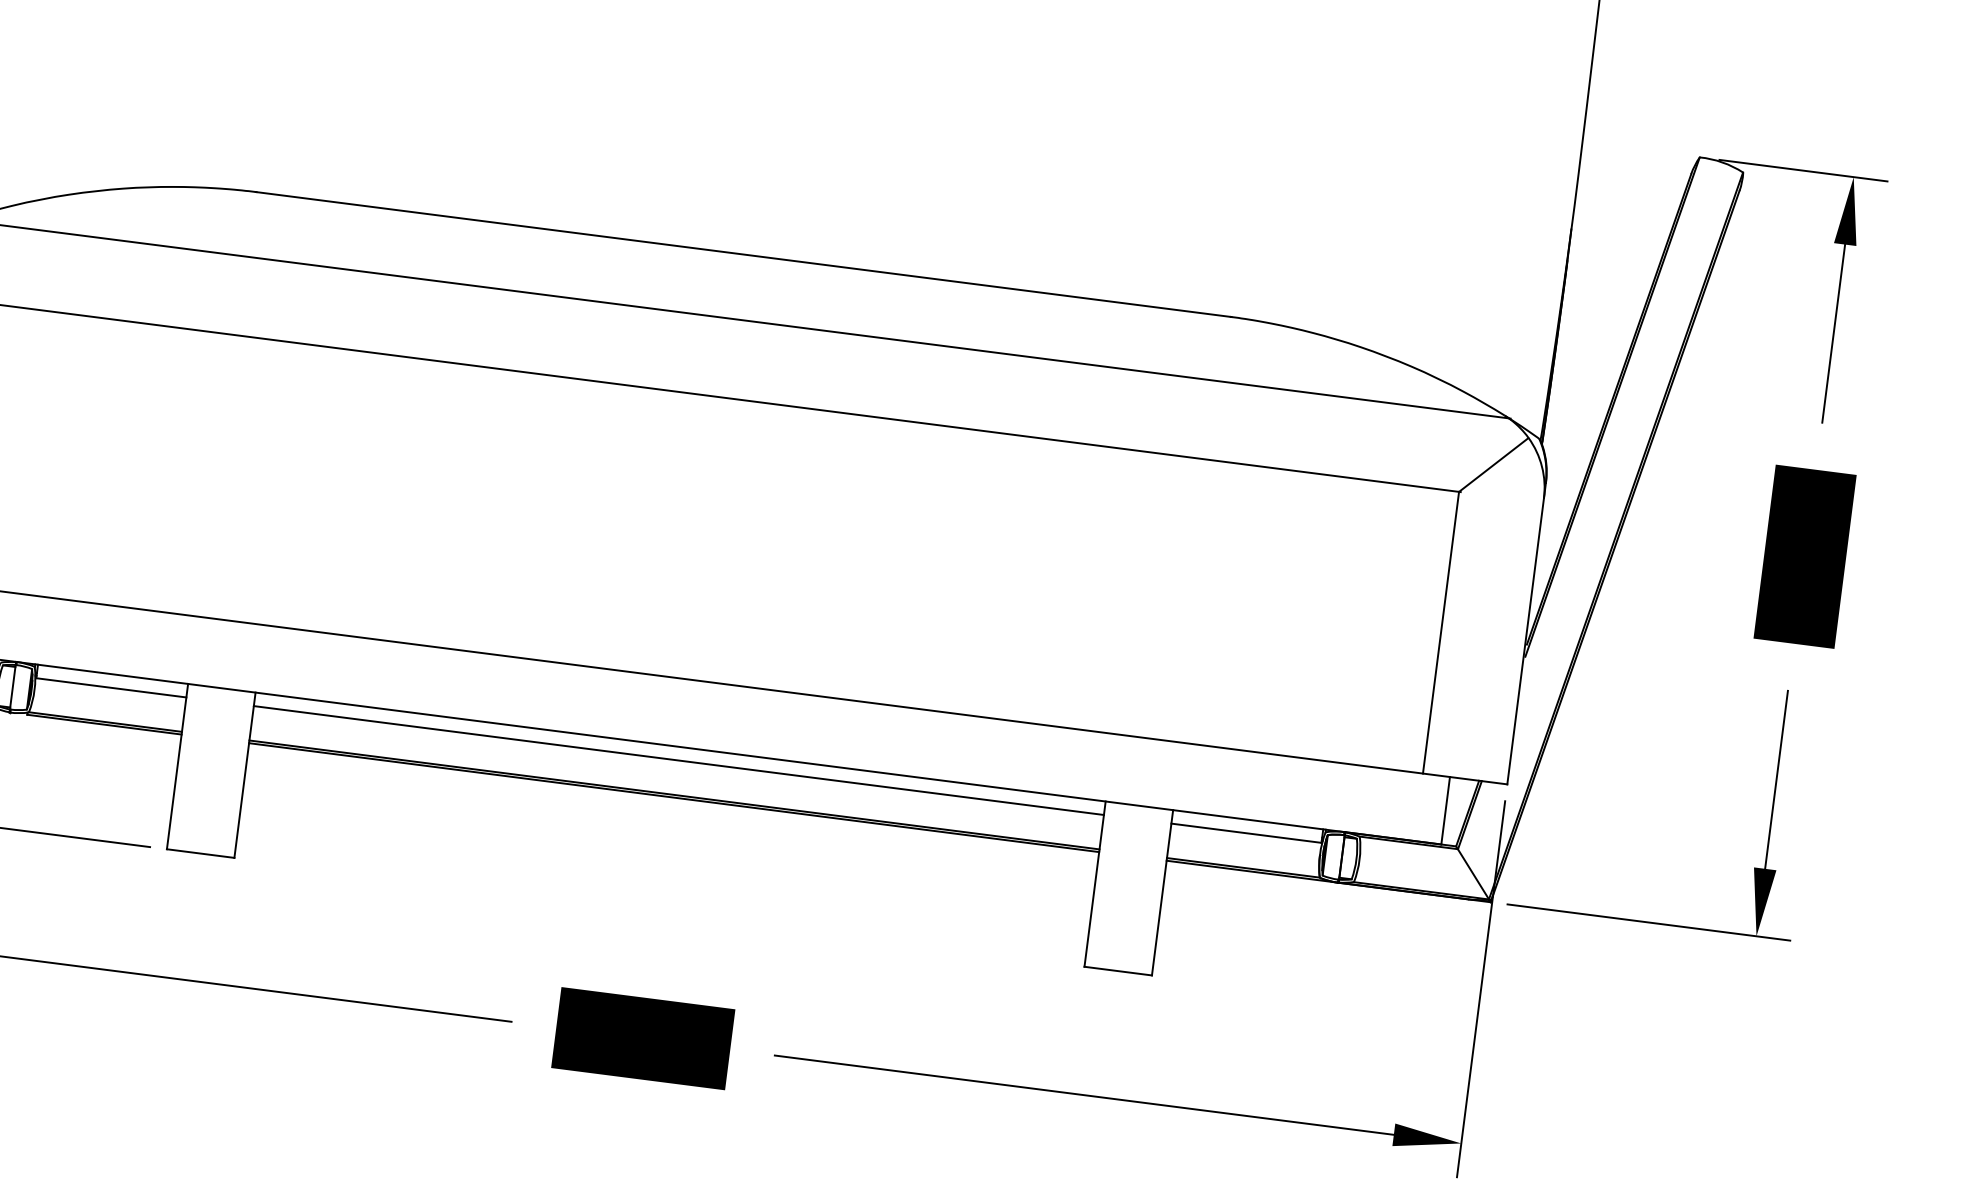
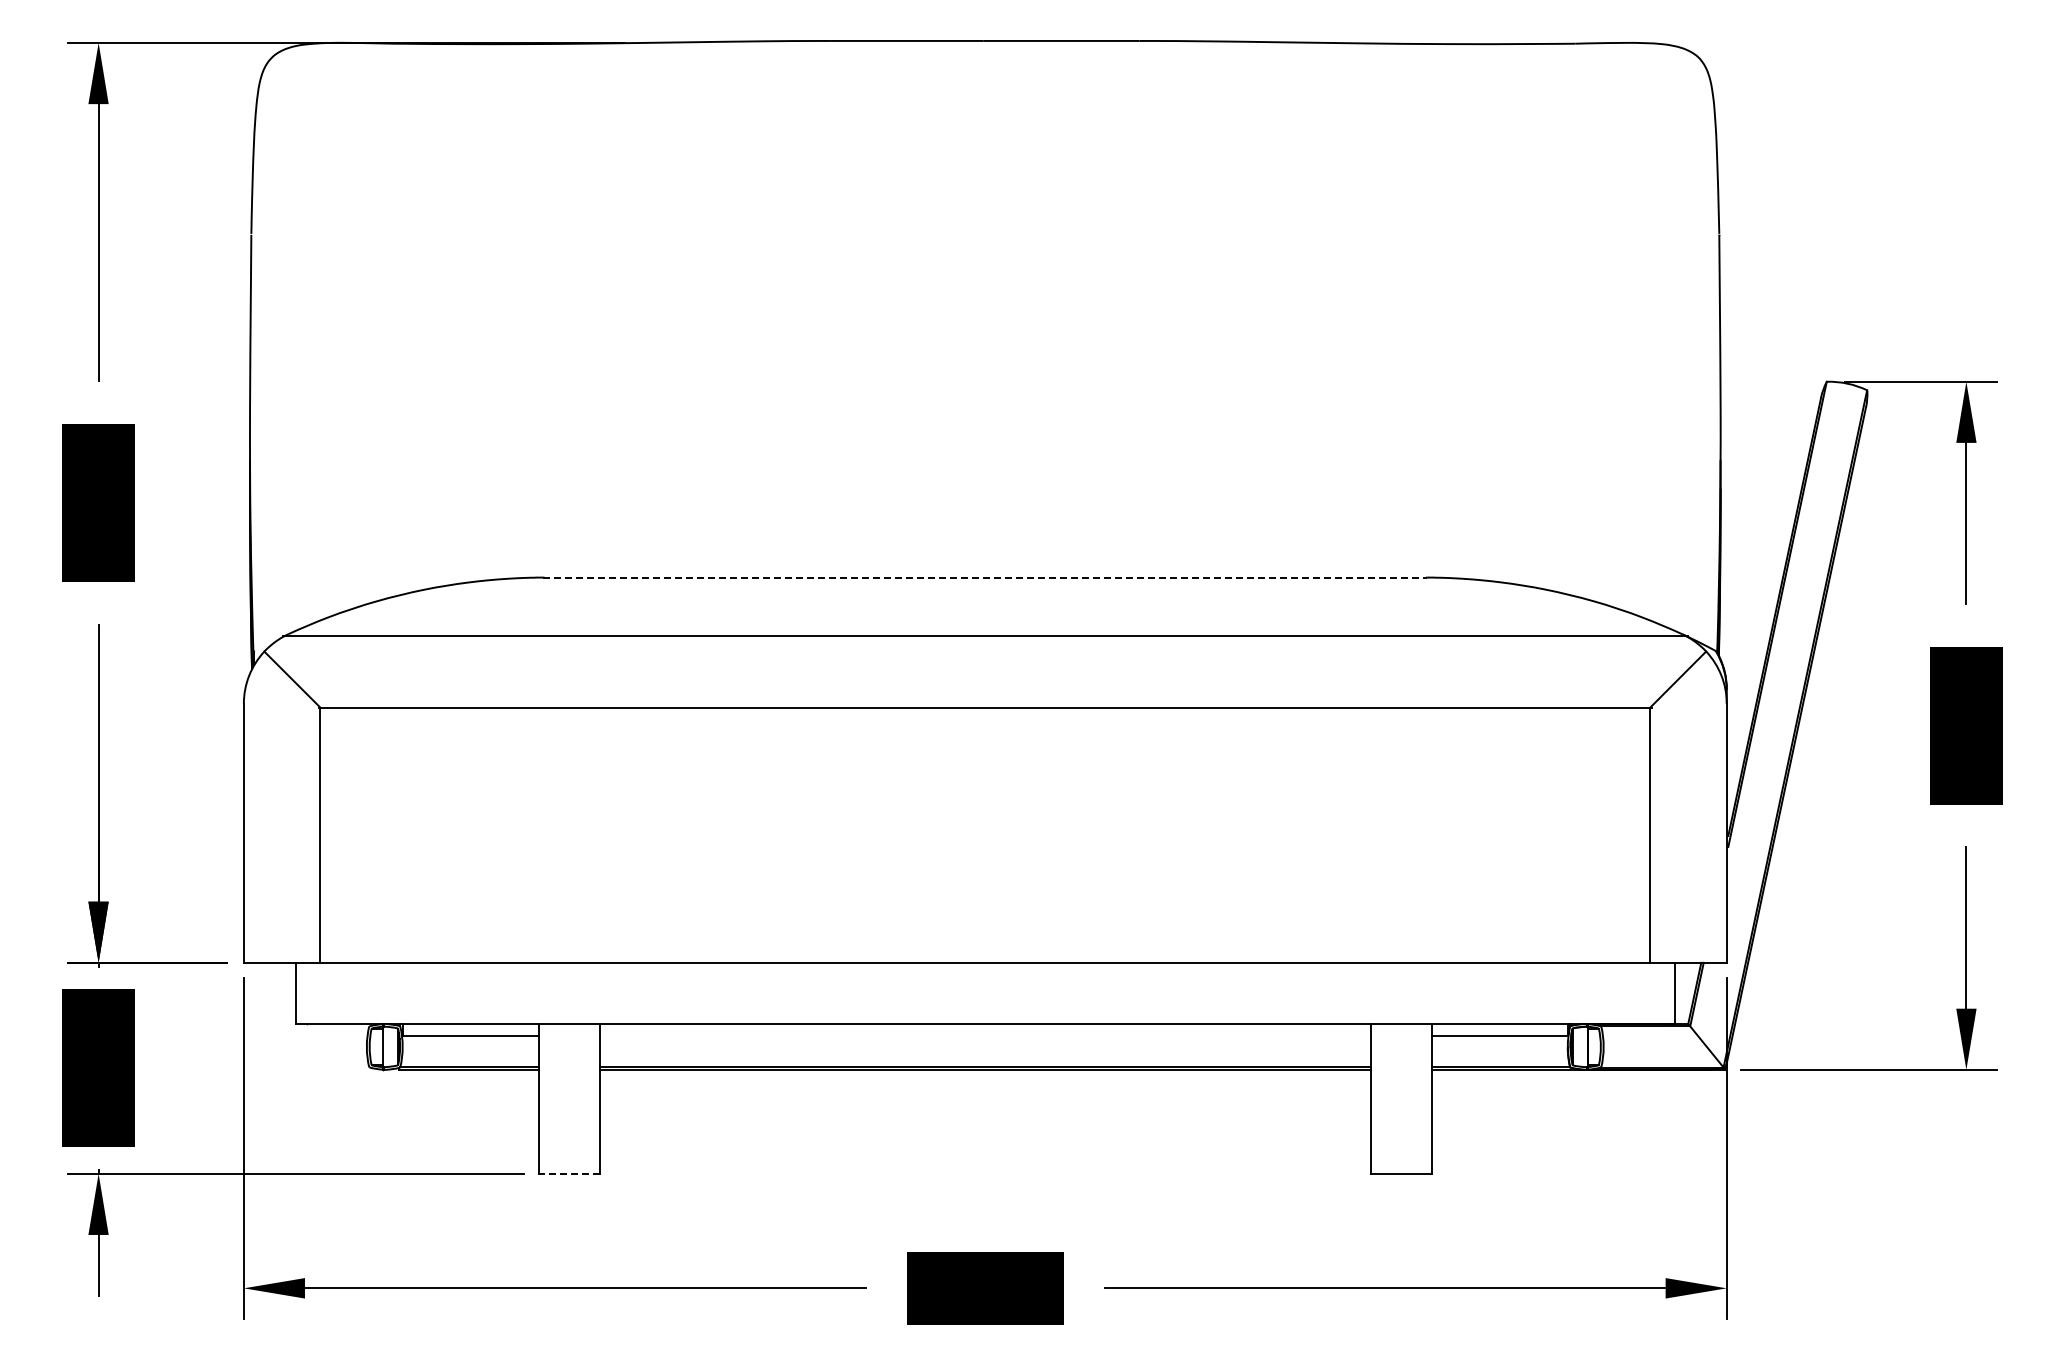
line: (743, 254) -> (985, 577), solid -> dashed
line: (679, 760) -> (985, 1036), removed
line: (200, 853) -> (569, 1173), solid -> dashed

